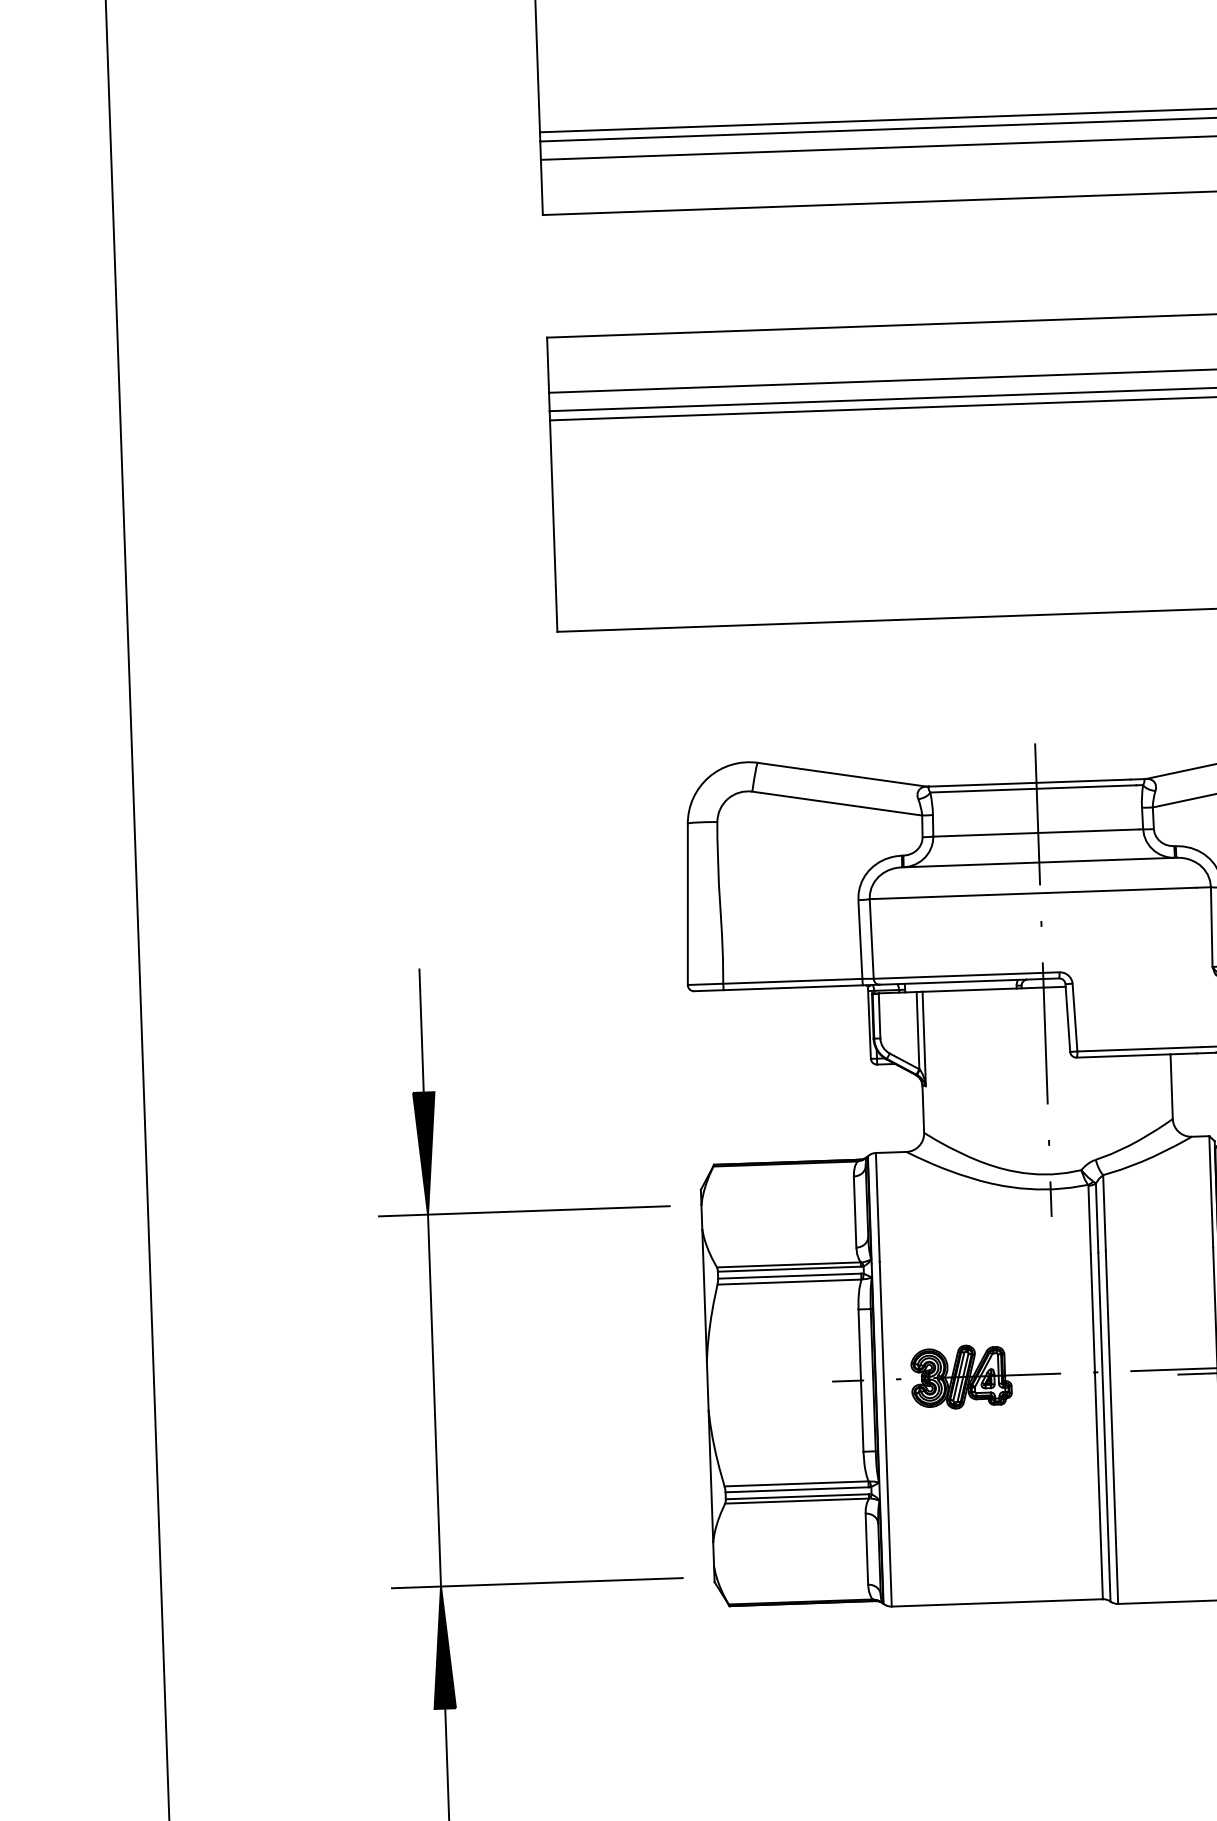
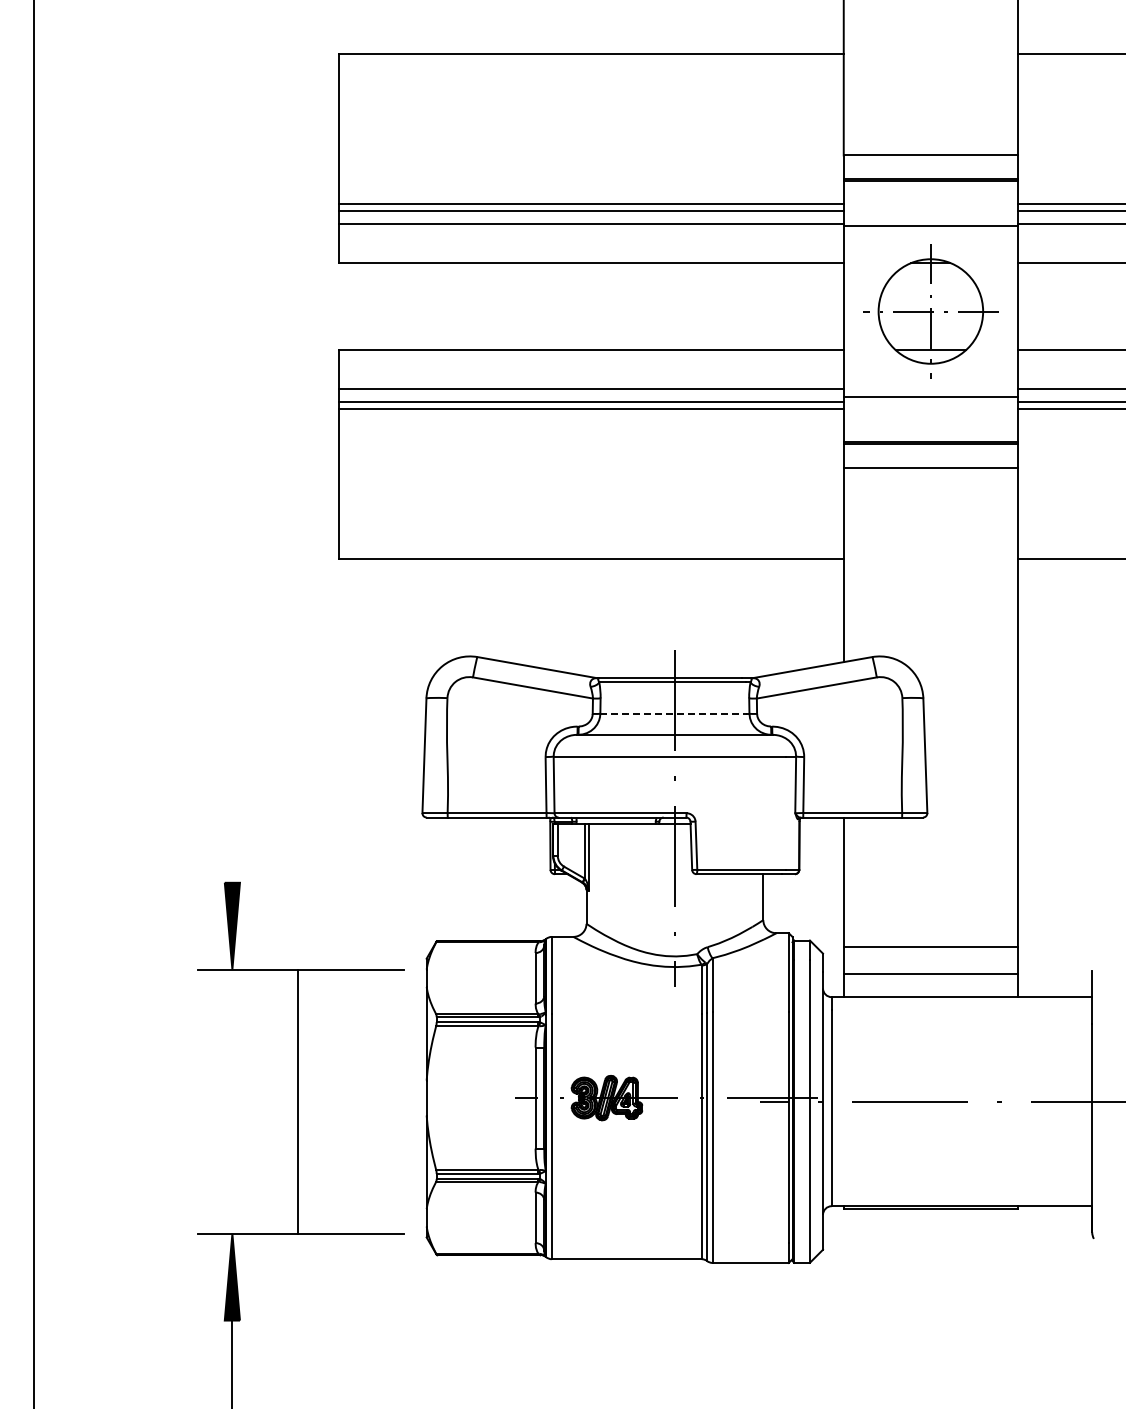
line: (1037, 832) -> (674, 713), solid -> dashed
line: (421, 1030) -> (232, 838), removed
line: (434, 1400) -> (298, 1101), moved

